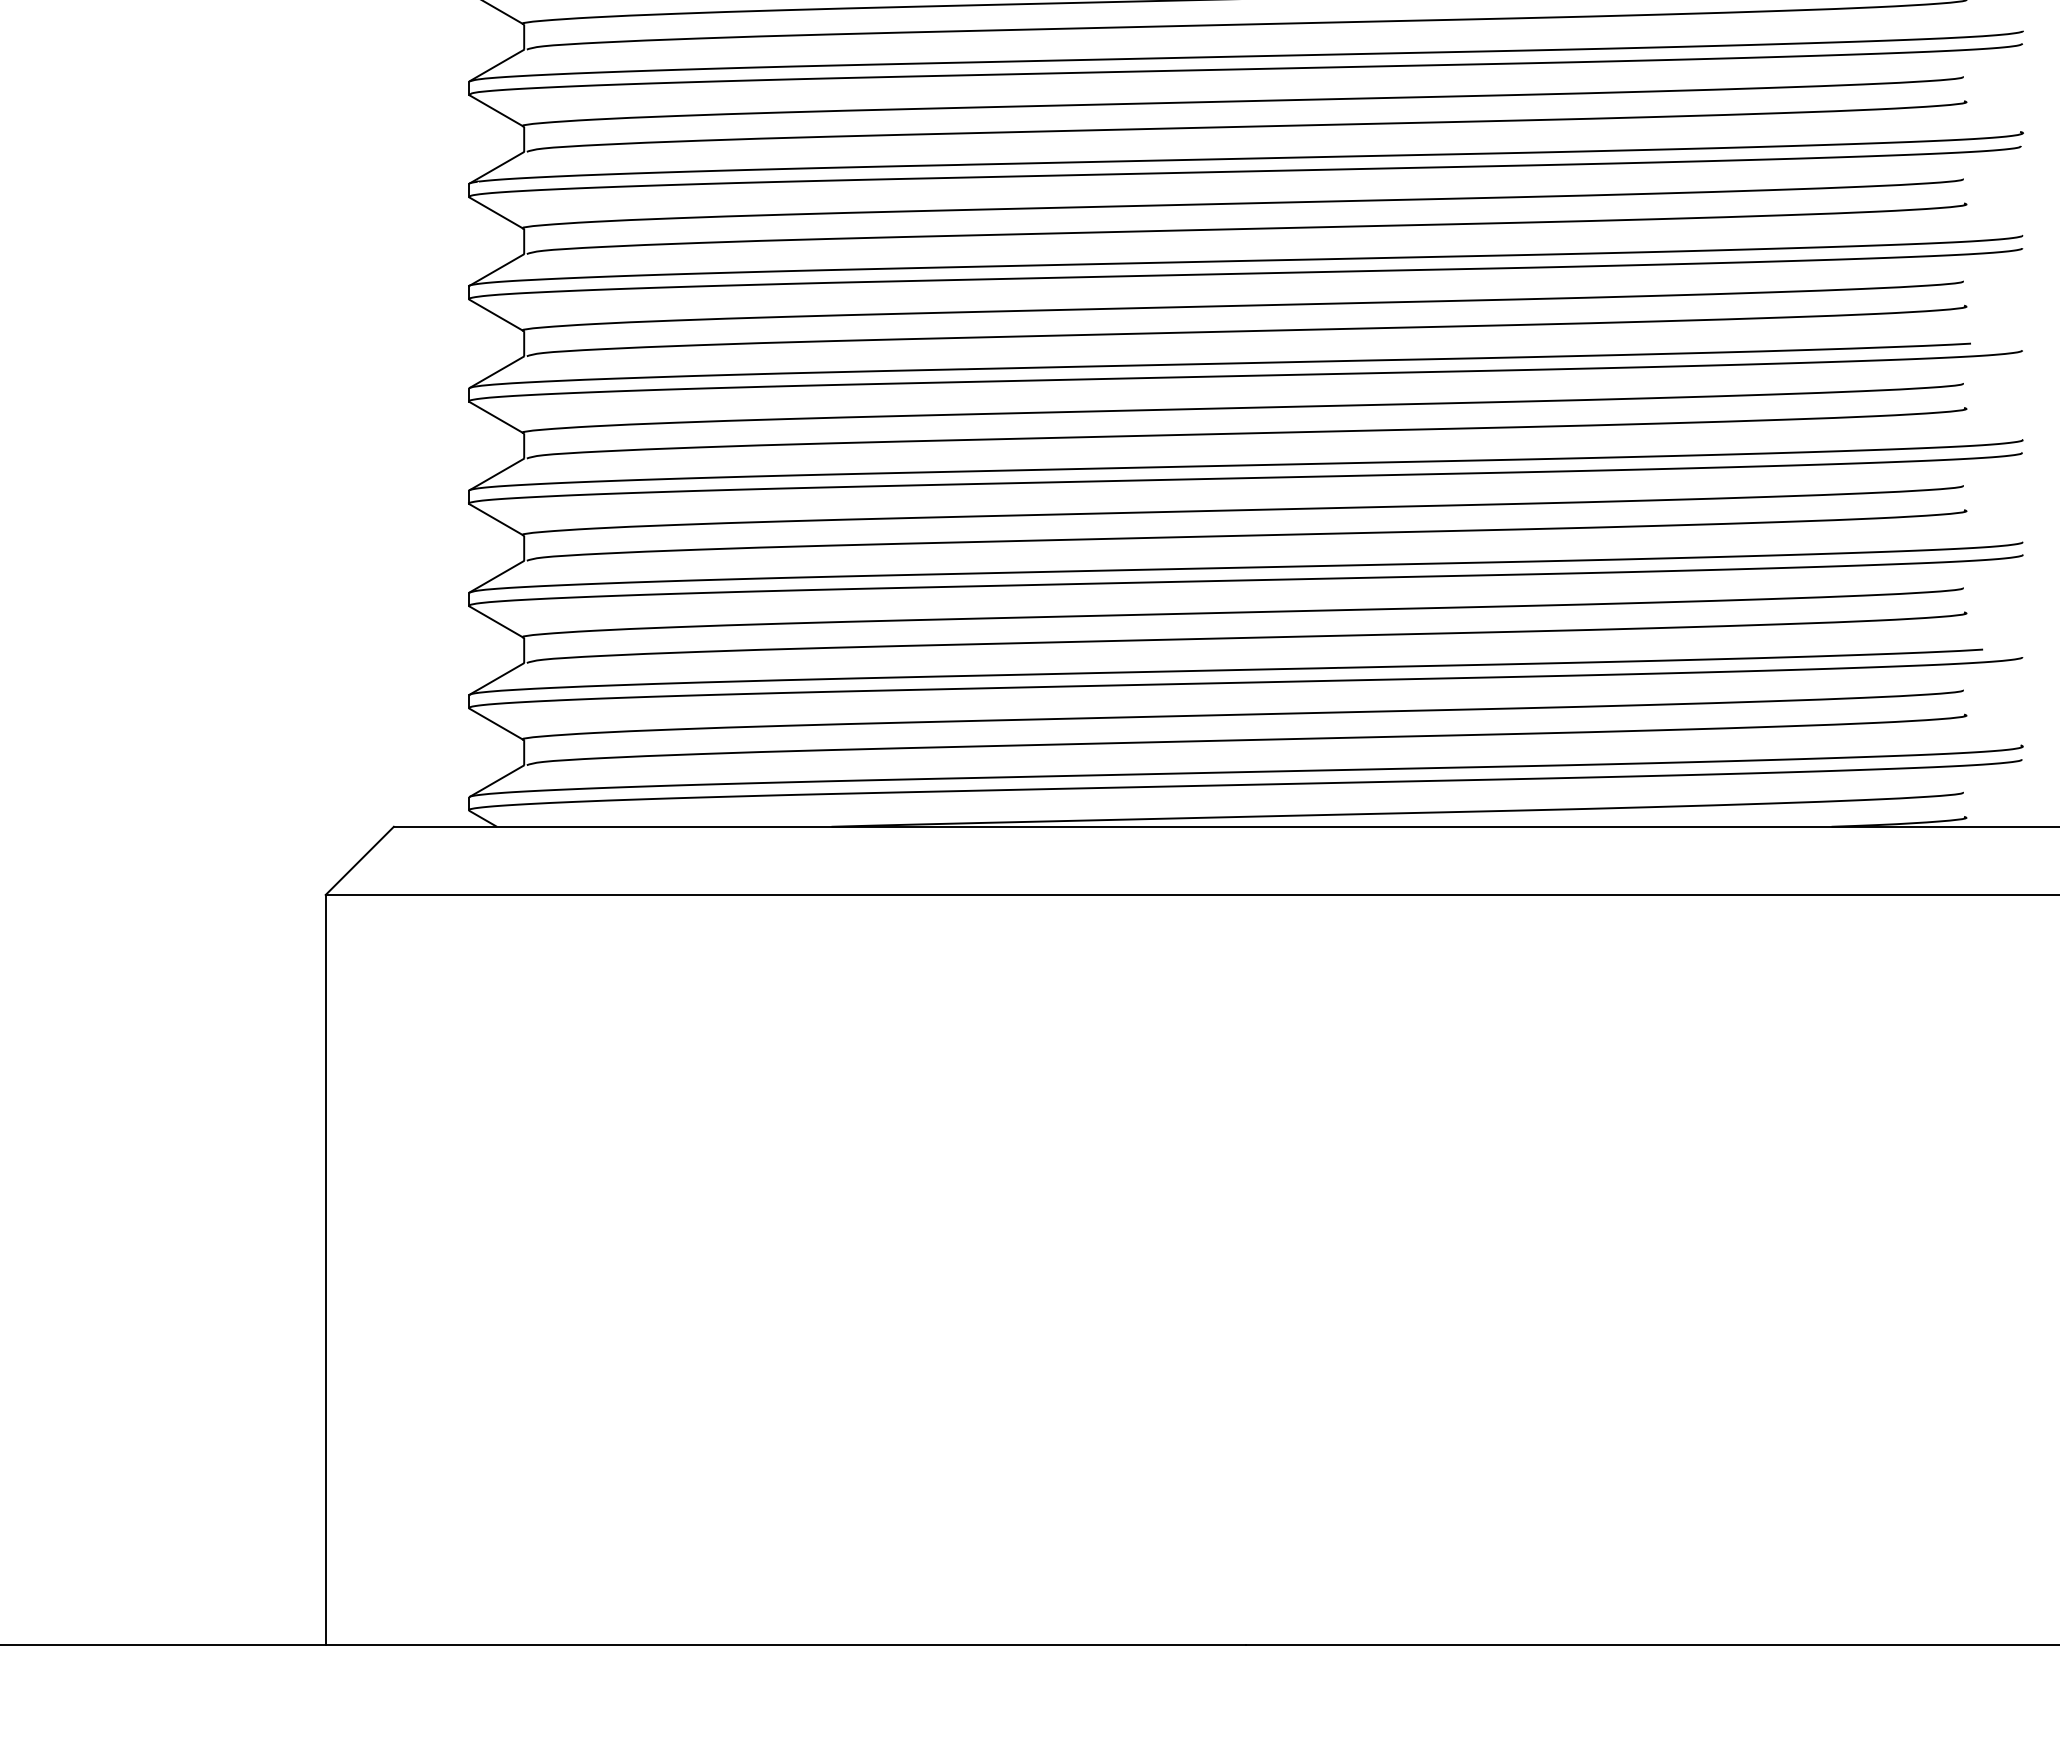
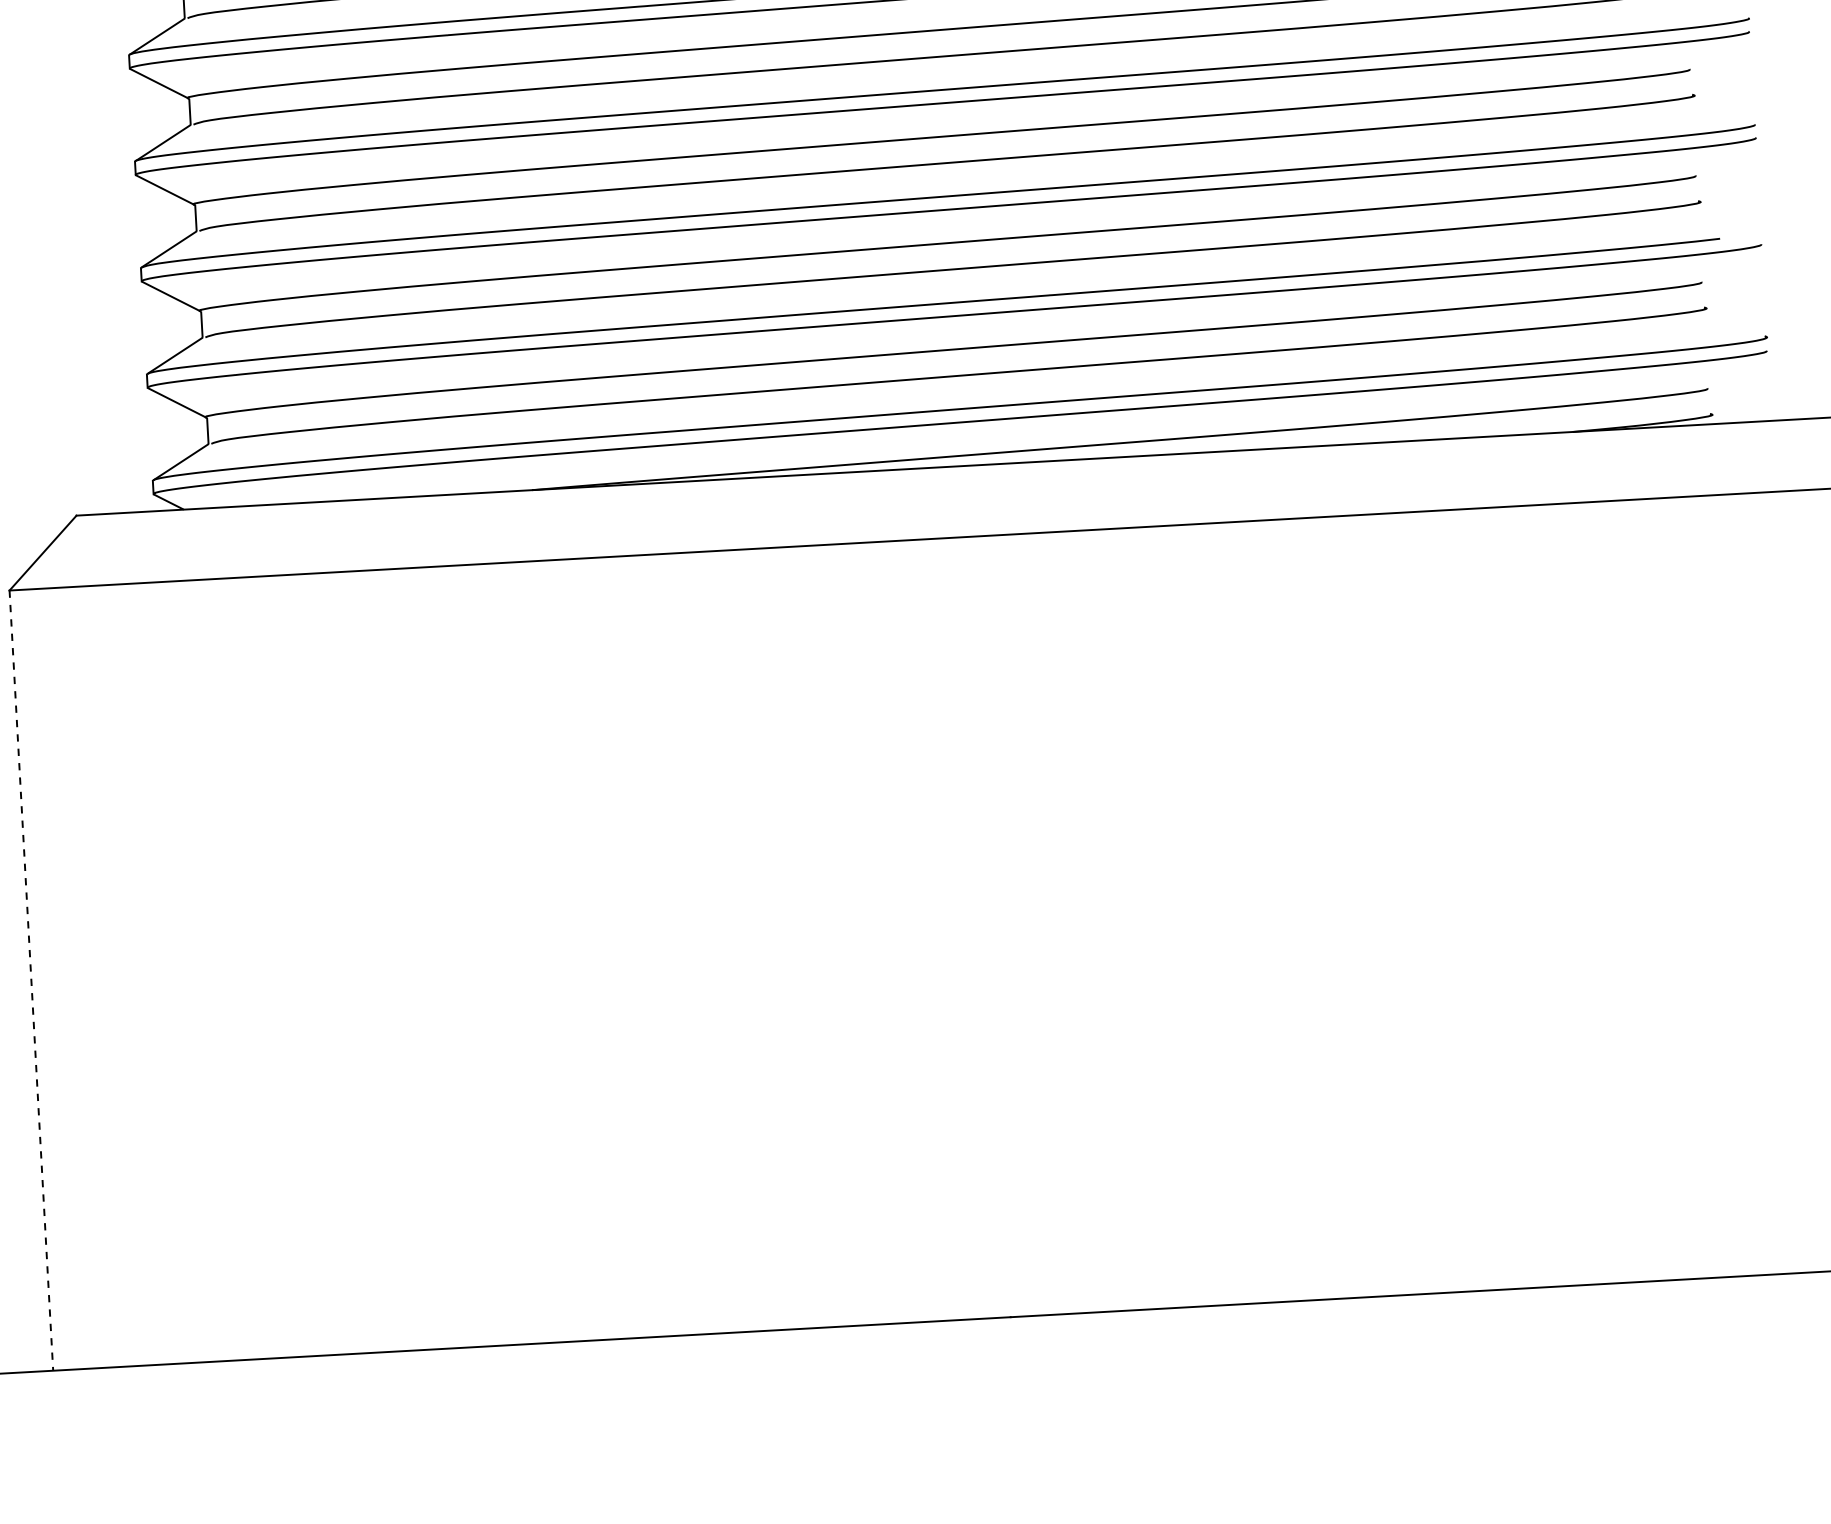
line: (325, 1269) -> (31, 980), solid -> dashed

